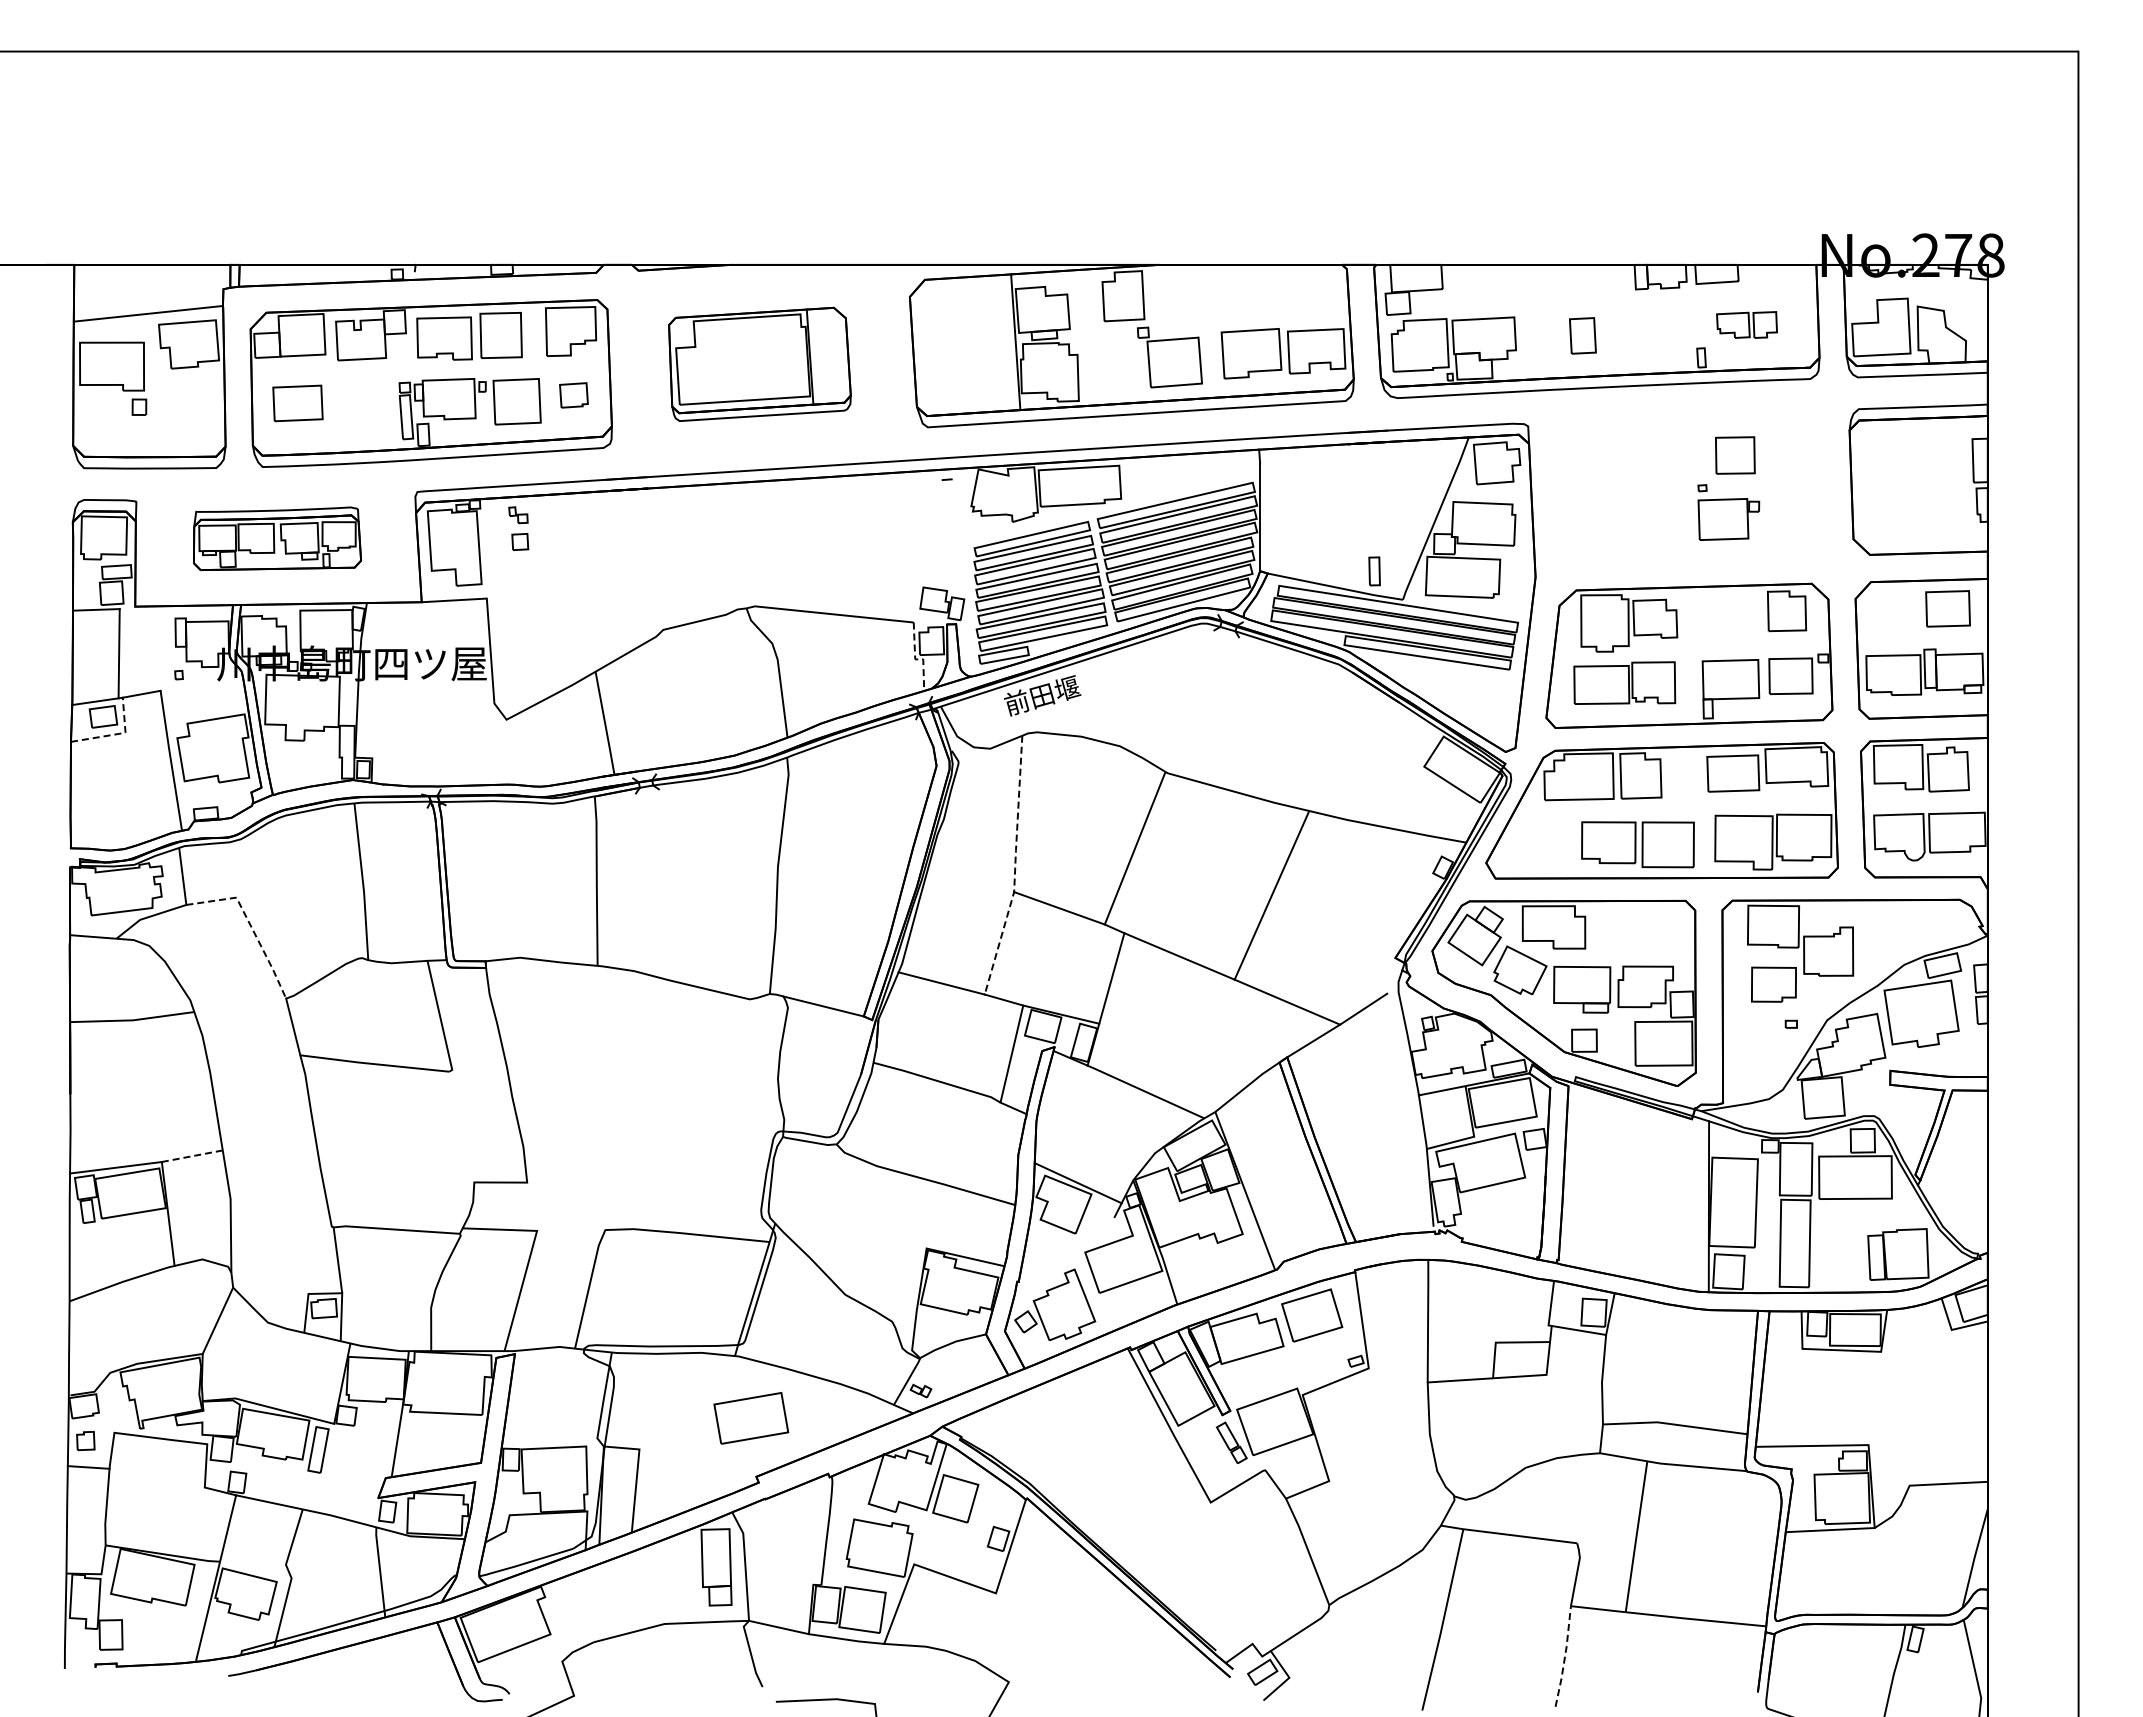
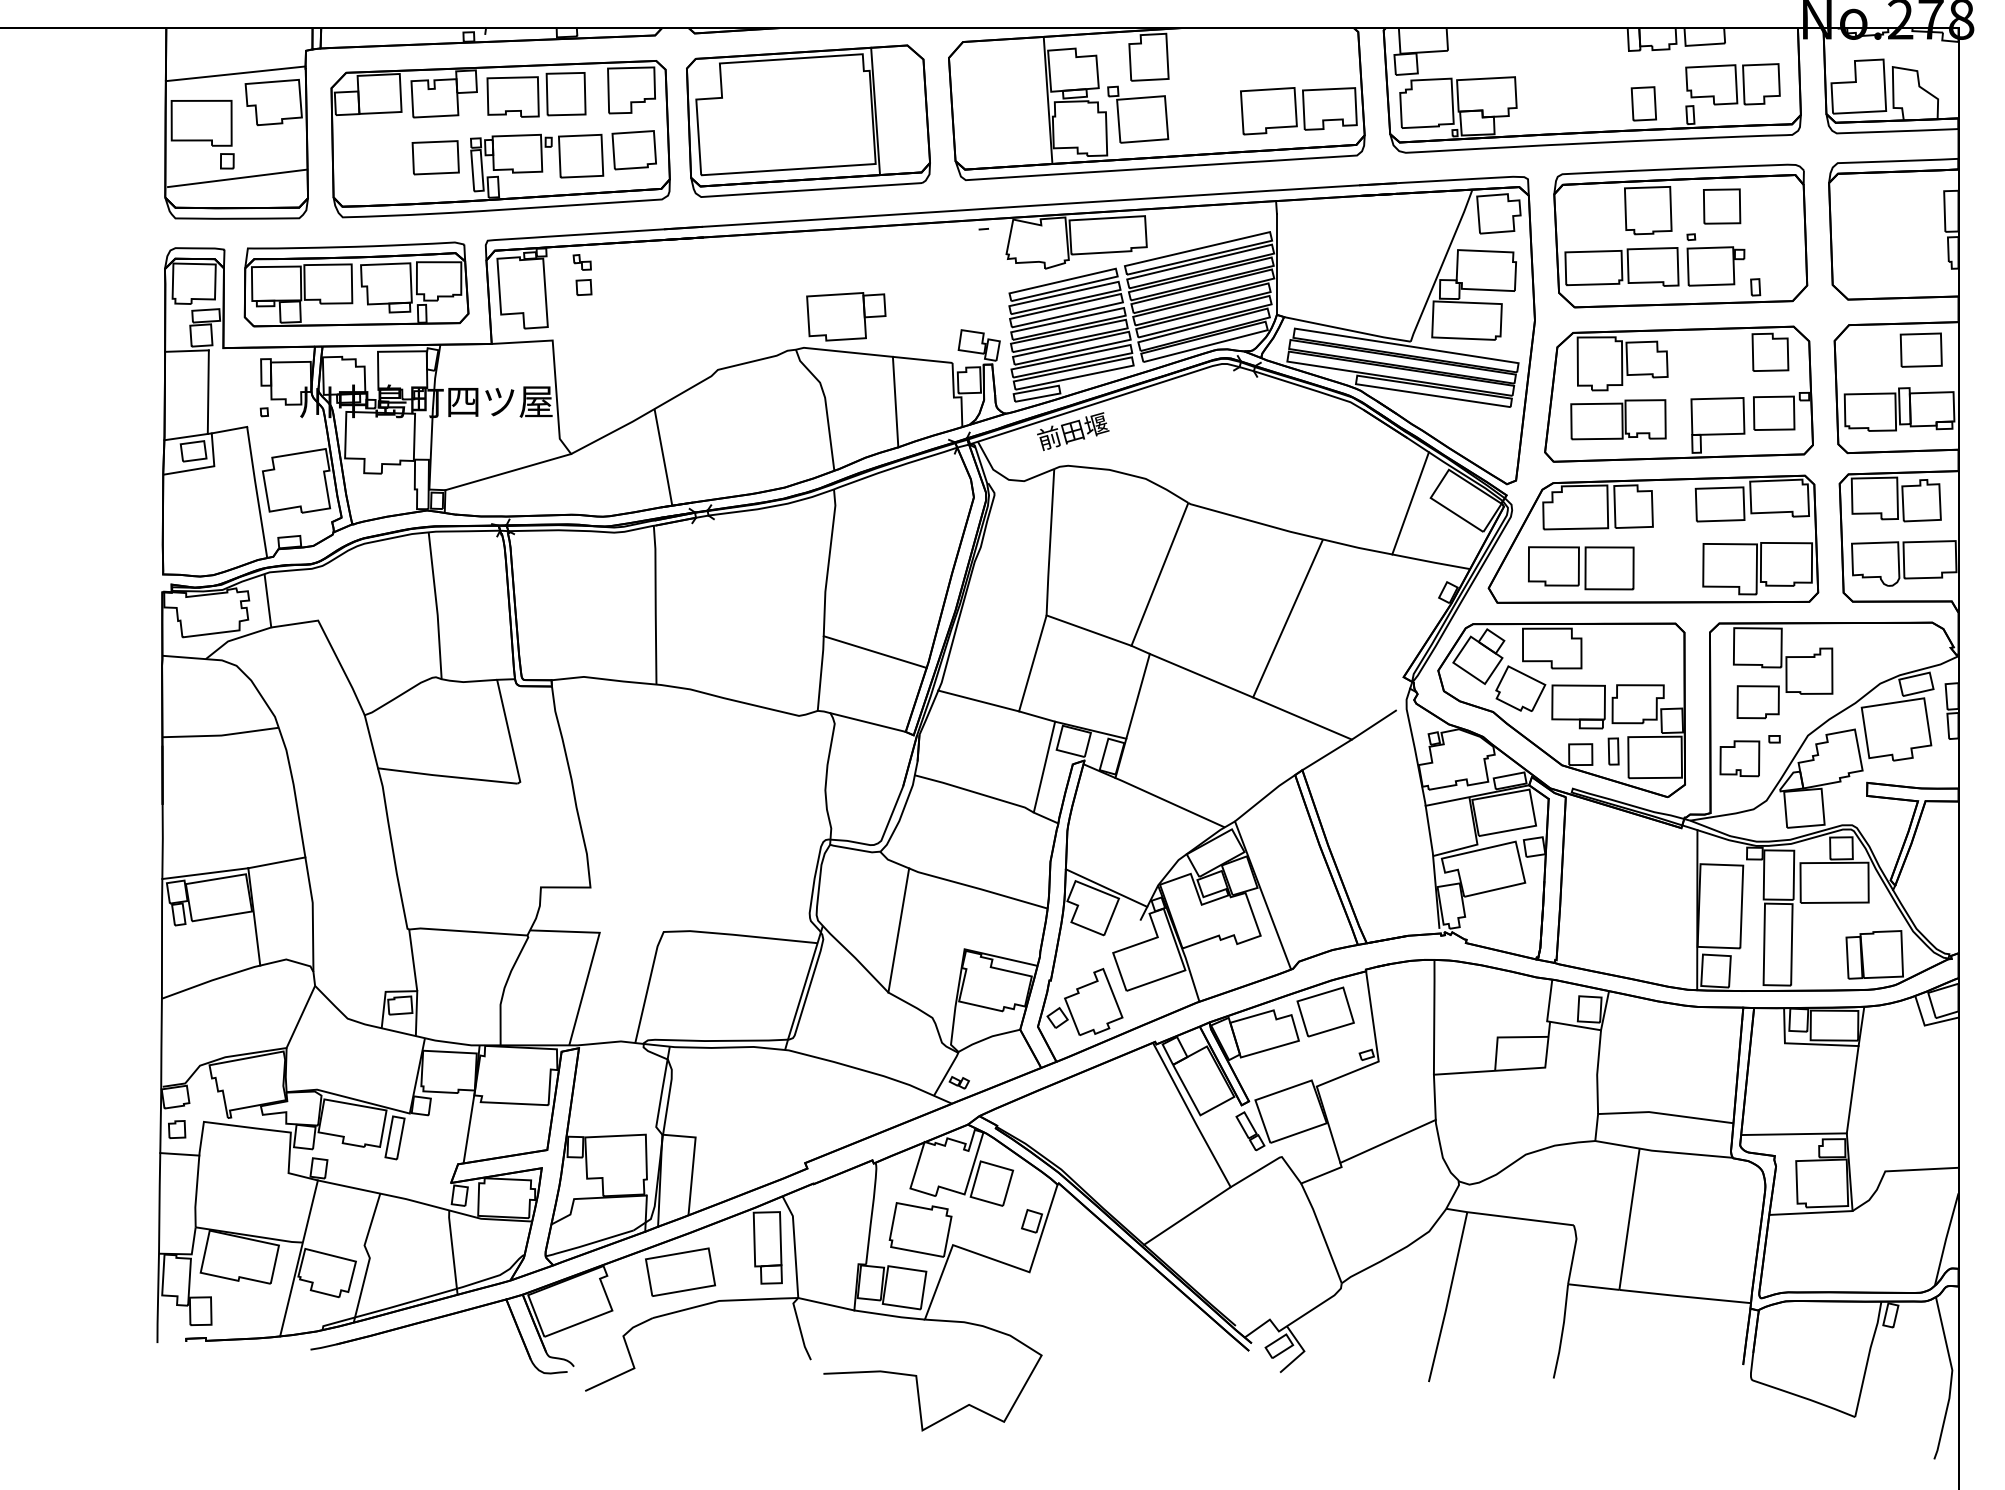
part: (1746, 324) -> (1732, 83), size x1.67
part: (1582, 335) -> (1643, 103), moved
part: (1169, 357) -> (1137, 114), moved
part: (759, 364) -> (808, 121), size x1.43
part: (573, 395) -> (633, 150), size x1.67
part: (297, 403) -> (435, 157), moved
line: (150, 425) -> (237, 178), added
part: (1691, 487) -> (1680, 236), added
part: (277, 538) -> (356, 284), size x1.43
part: (1374, 571) -> (1613, 751), moved
part: (800, 572) -> (846, 316), added
line: (917, 659) -> (956, 397), dashed -> solid
line: (852, 664) -> (895, 402), added
line: (116, 734) -> (205, 467), dashed -> solid
line: (439, 738) -> (508, 471), added
line: (1402, 771) -> (1410, 502), added
part: (1637, 844) -> (1580, 568), moved
line: (1015, 867) -> (1047, 592), dashed -> solid
line: (250, 925) -> (331, 646), dashed -> solid
line: (831, 931) -> (875, 652), added
part: (1753, 1044) -> (1739, 758), added
line: (192, 1156) -> (277, 863), dashed -> solid
line: (856, 1228) -> (898, 930), added
line: (1874, 1398) -> (1852, 1089), added
part: (751, 1418) -> (680, 1272), moved
line: (1378, 1453) -> (1387, 1141), added
line: (1164, 1533) -> (1187, 1216), added
line: (1565, 1656) -> (1562, 1331), dashed -> solid

